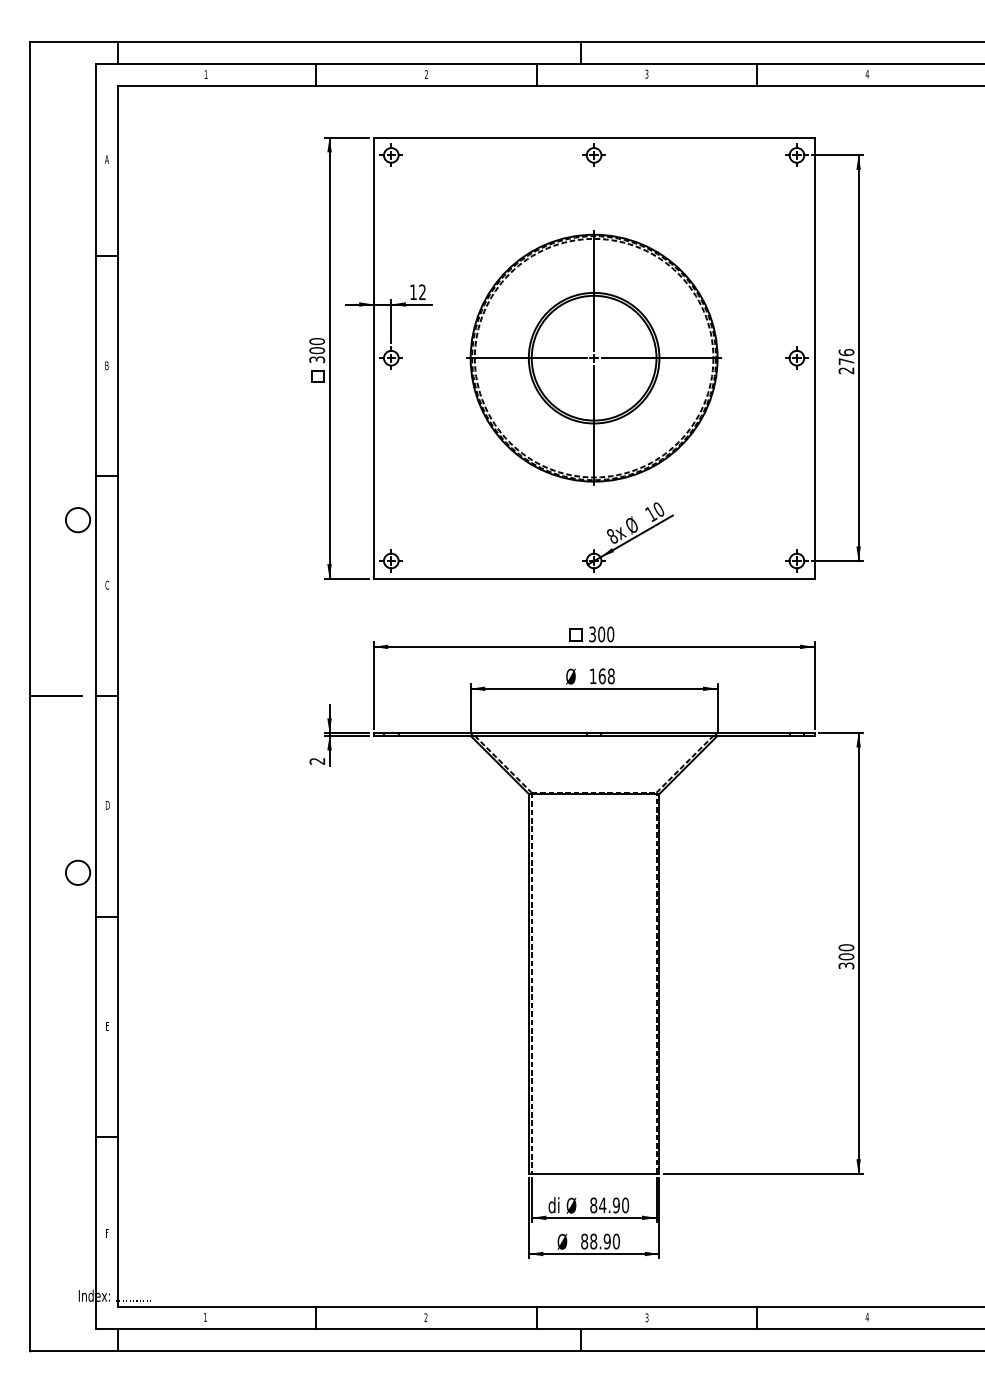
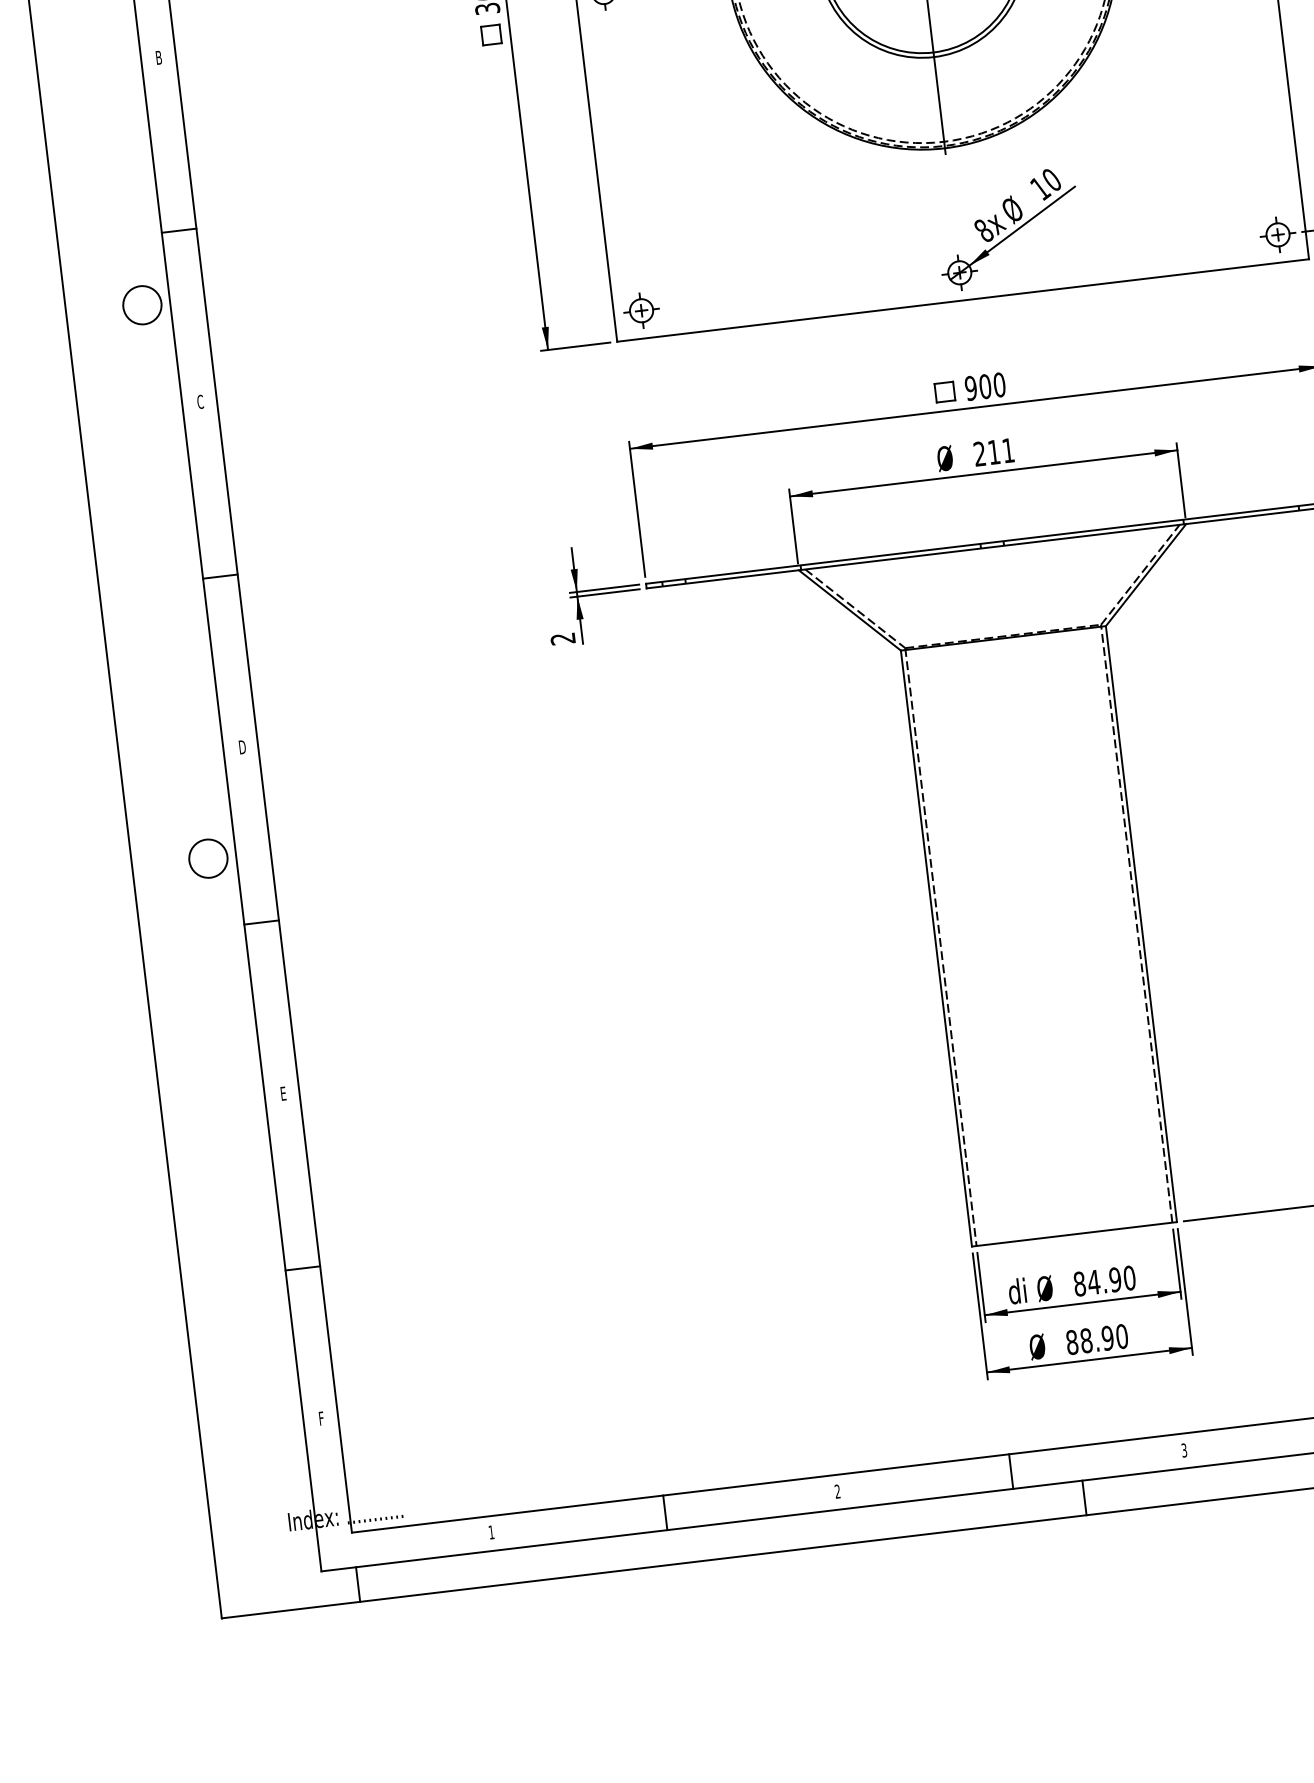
text: (592, 634) -> (971, 388), 300 -> 900
text: (601, 676) -> (992, 452), 168 -> 211
line: (55, 696) -> (140, 586), removed

